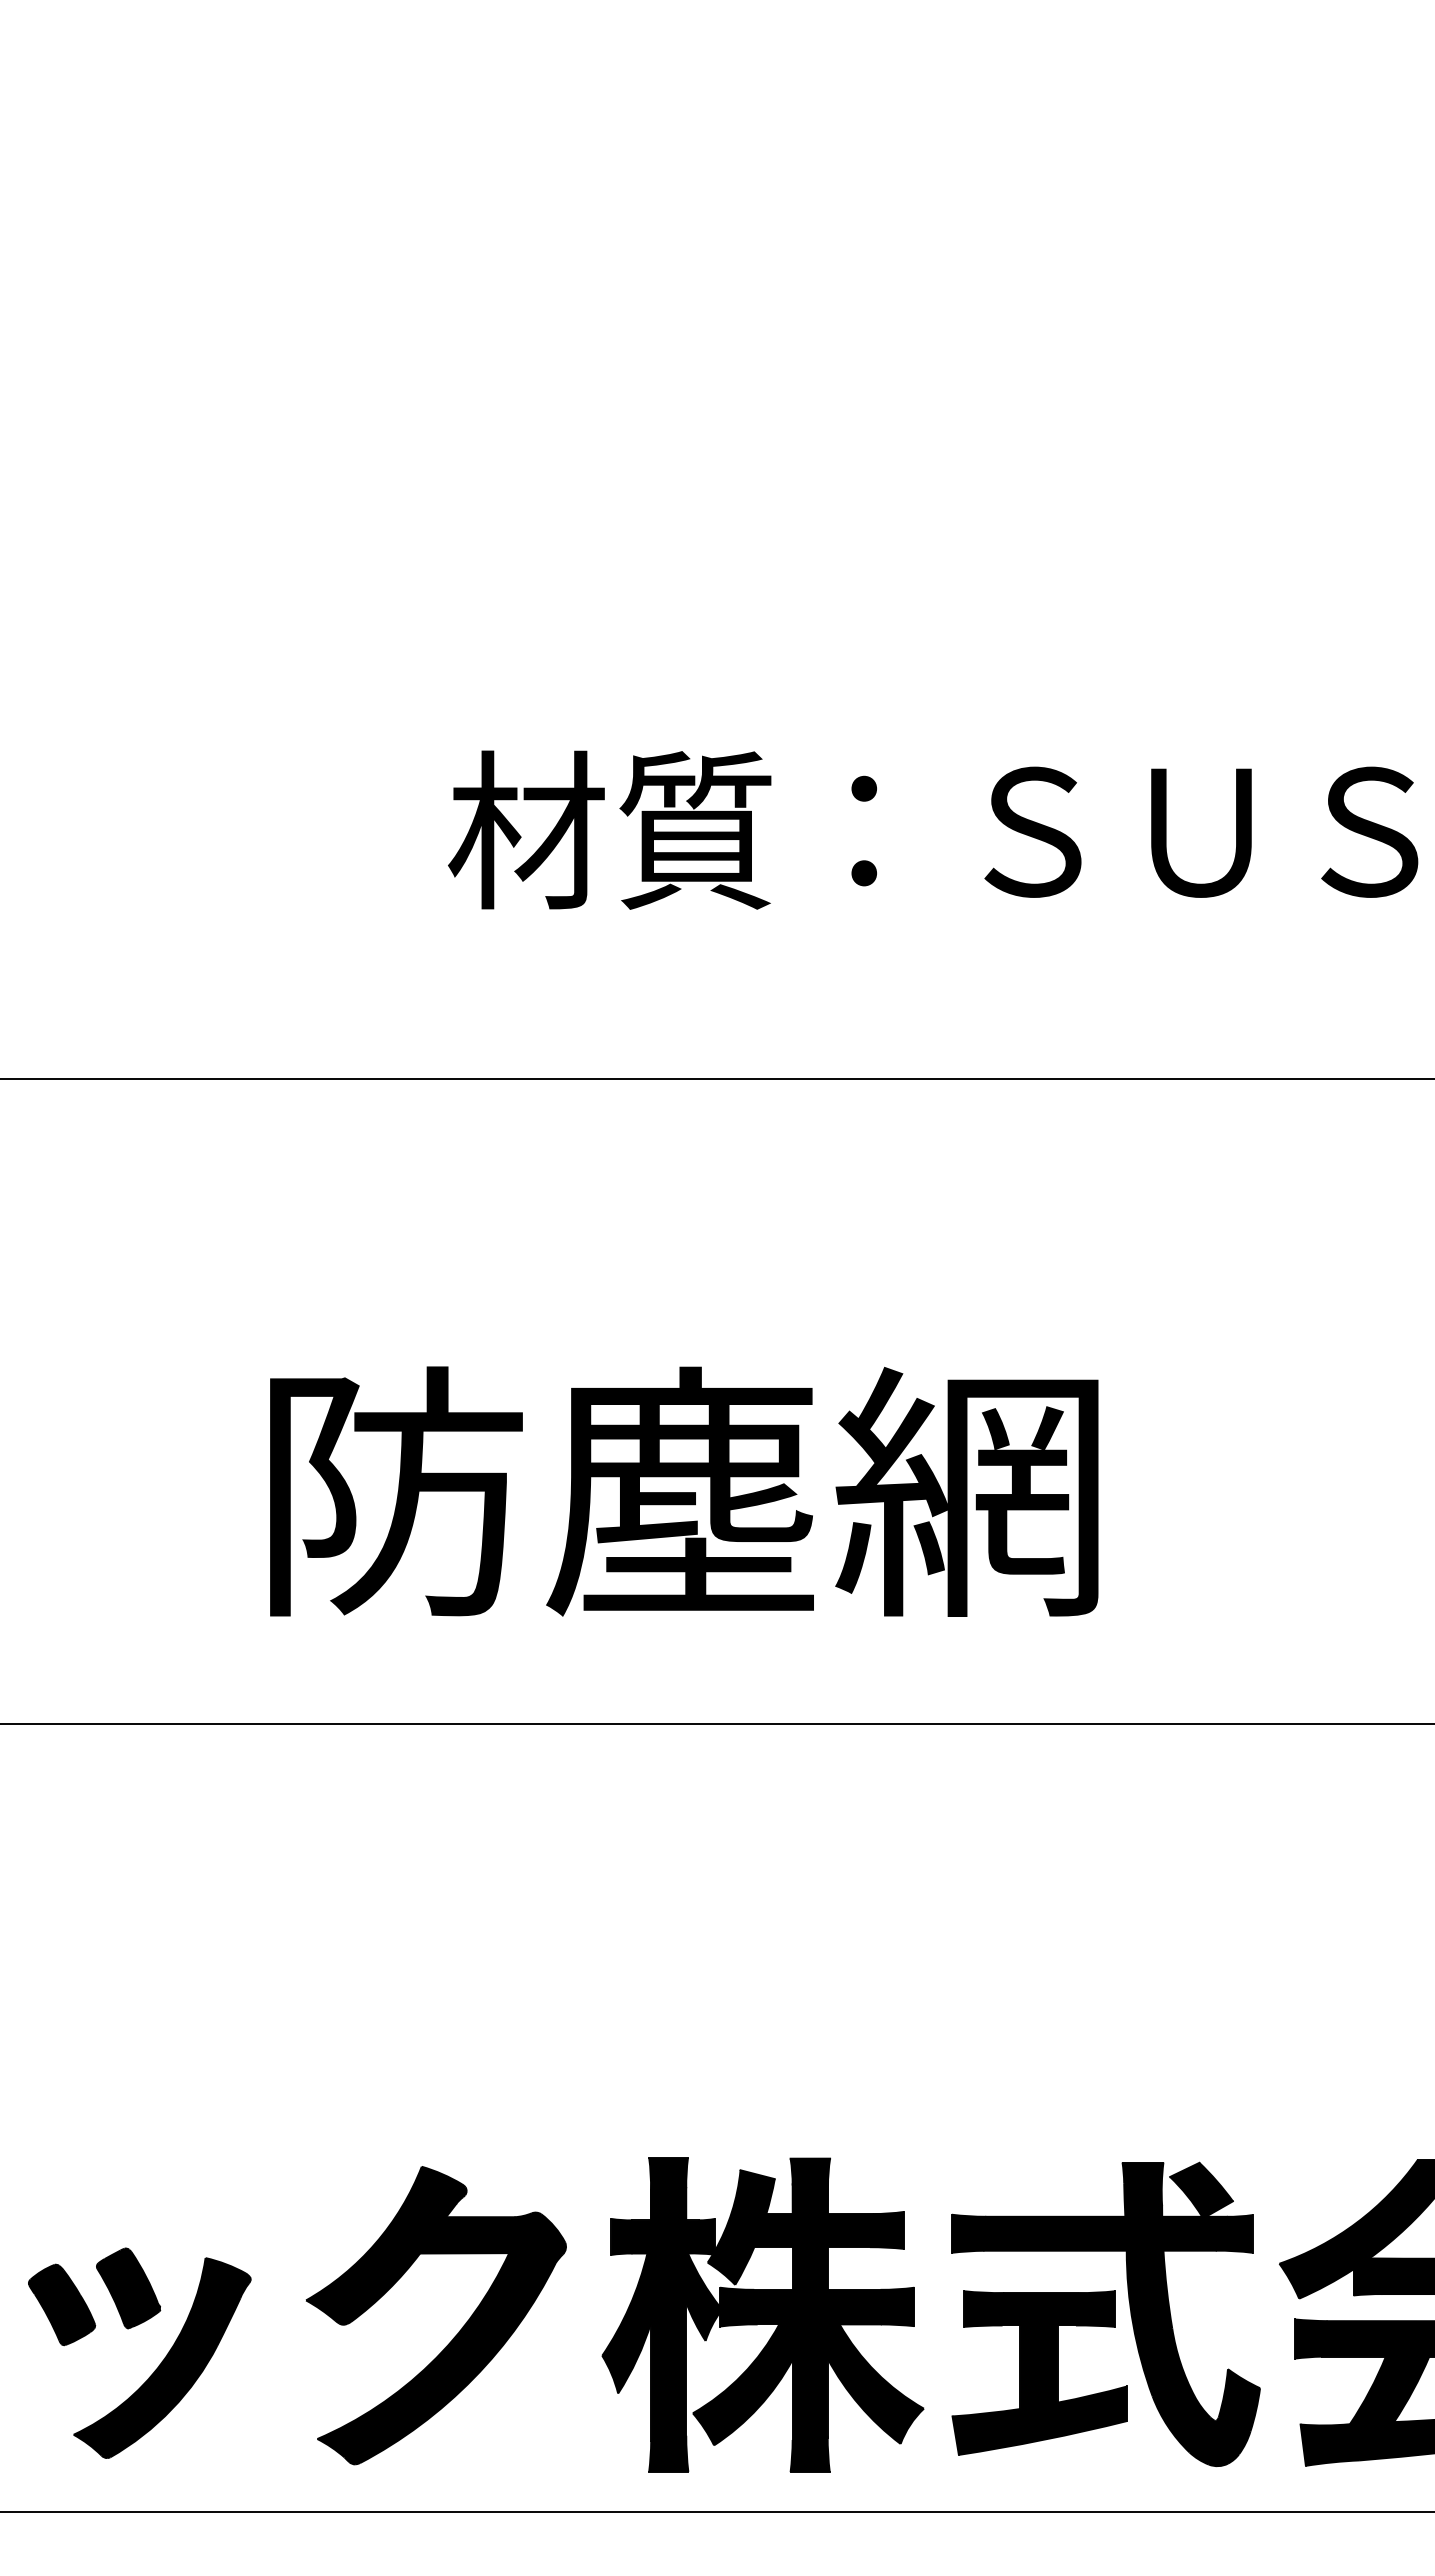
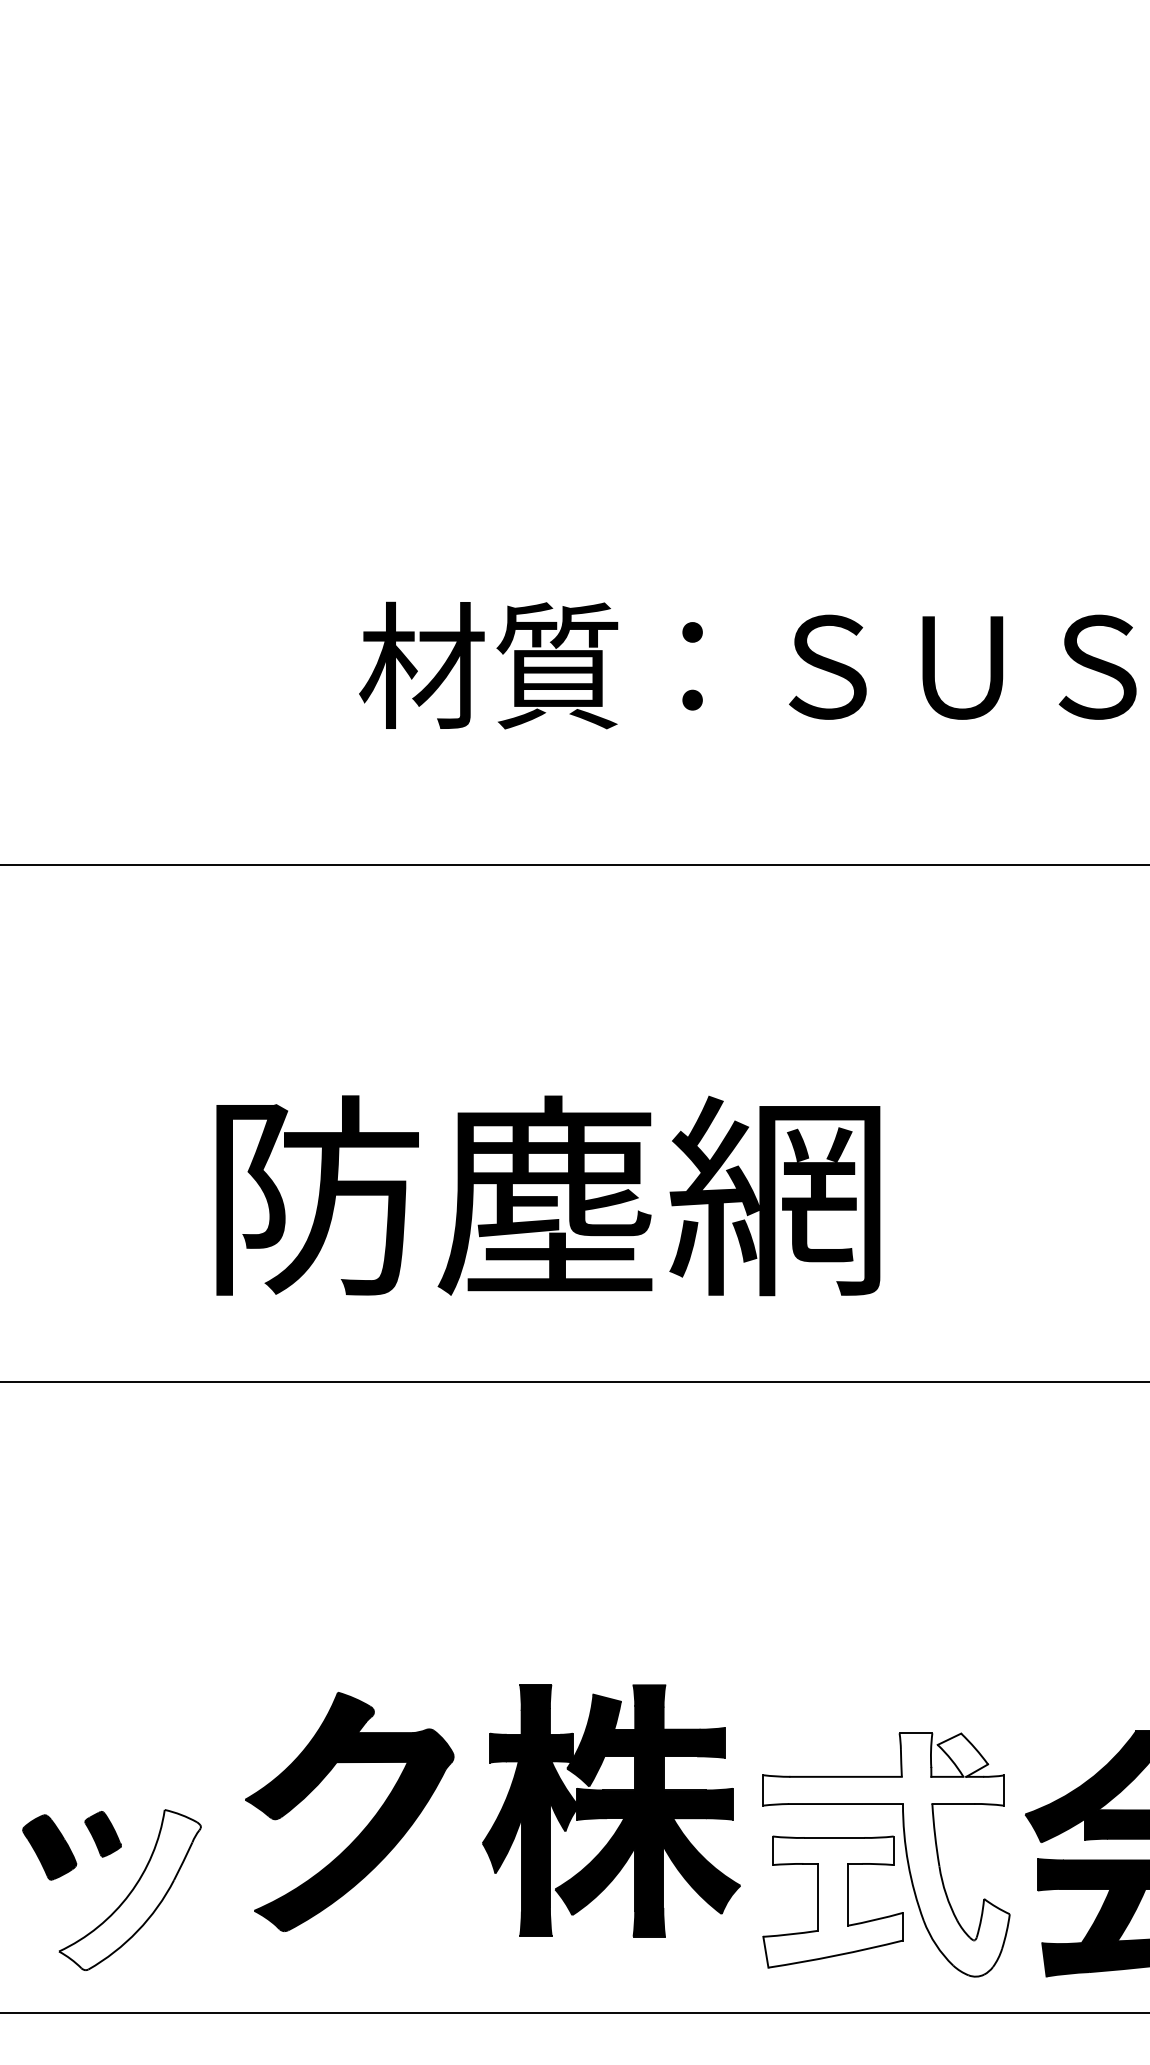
part: (128, 2288) -> (102, 1834), size x0.7
part: (762, 2314) -> (611, 1810), moved
fill: (1105, 2314) -> (885, 1855), removed
part: (458, 2331) -> (367, 1824), moved
fill: (161, 2358) -> (129, 1890), removed
fill: (1039, 2372) -> (833, 1901), removed

